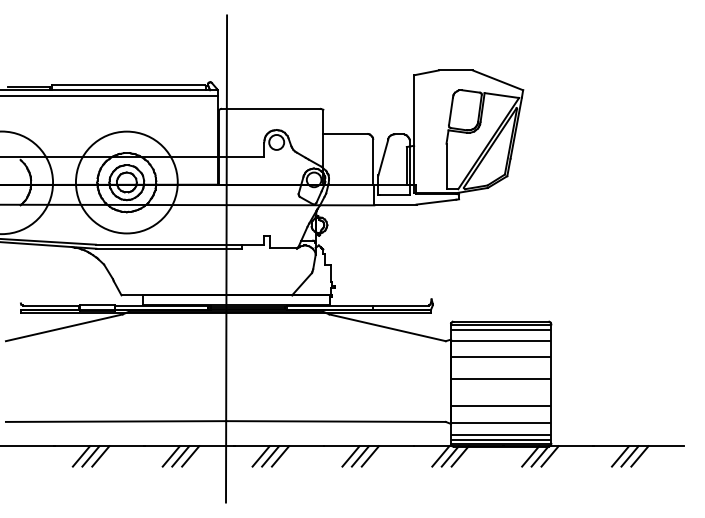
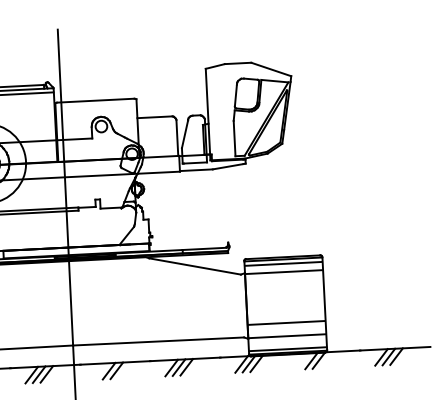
line: (500, 356) -> (284, 284), removed
line: (500, 378) -> (284, 301), removed
line: (500, 434) -> (287, 345), removed
line: (260, 456) -> (101, 371), removed
line: (549, 456) -> (326, 360), removed

